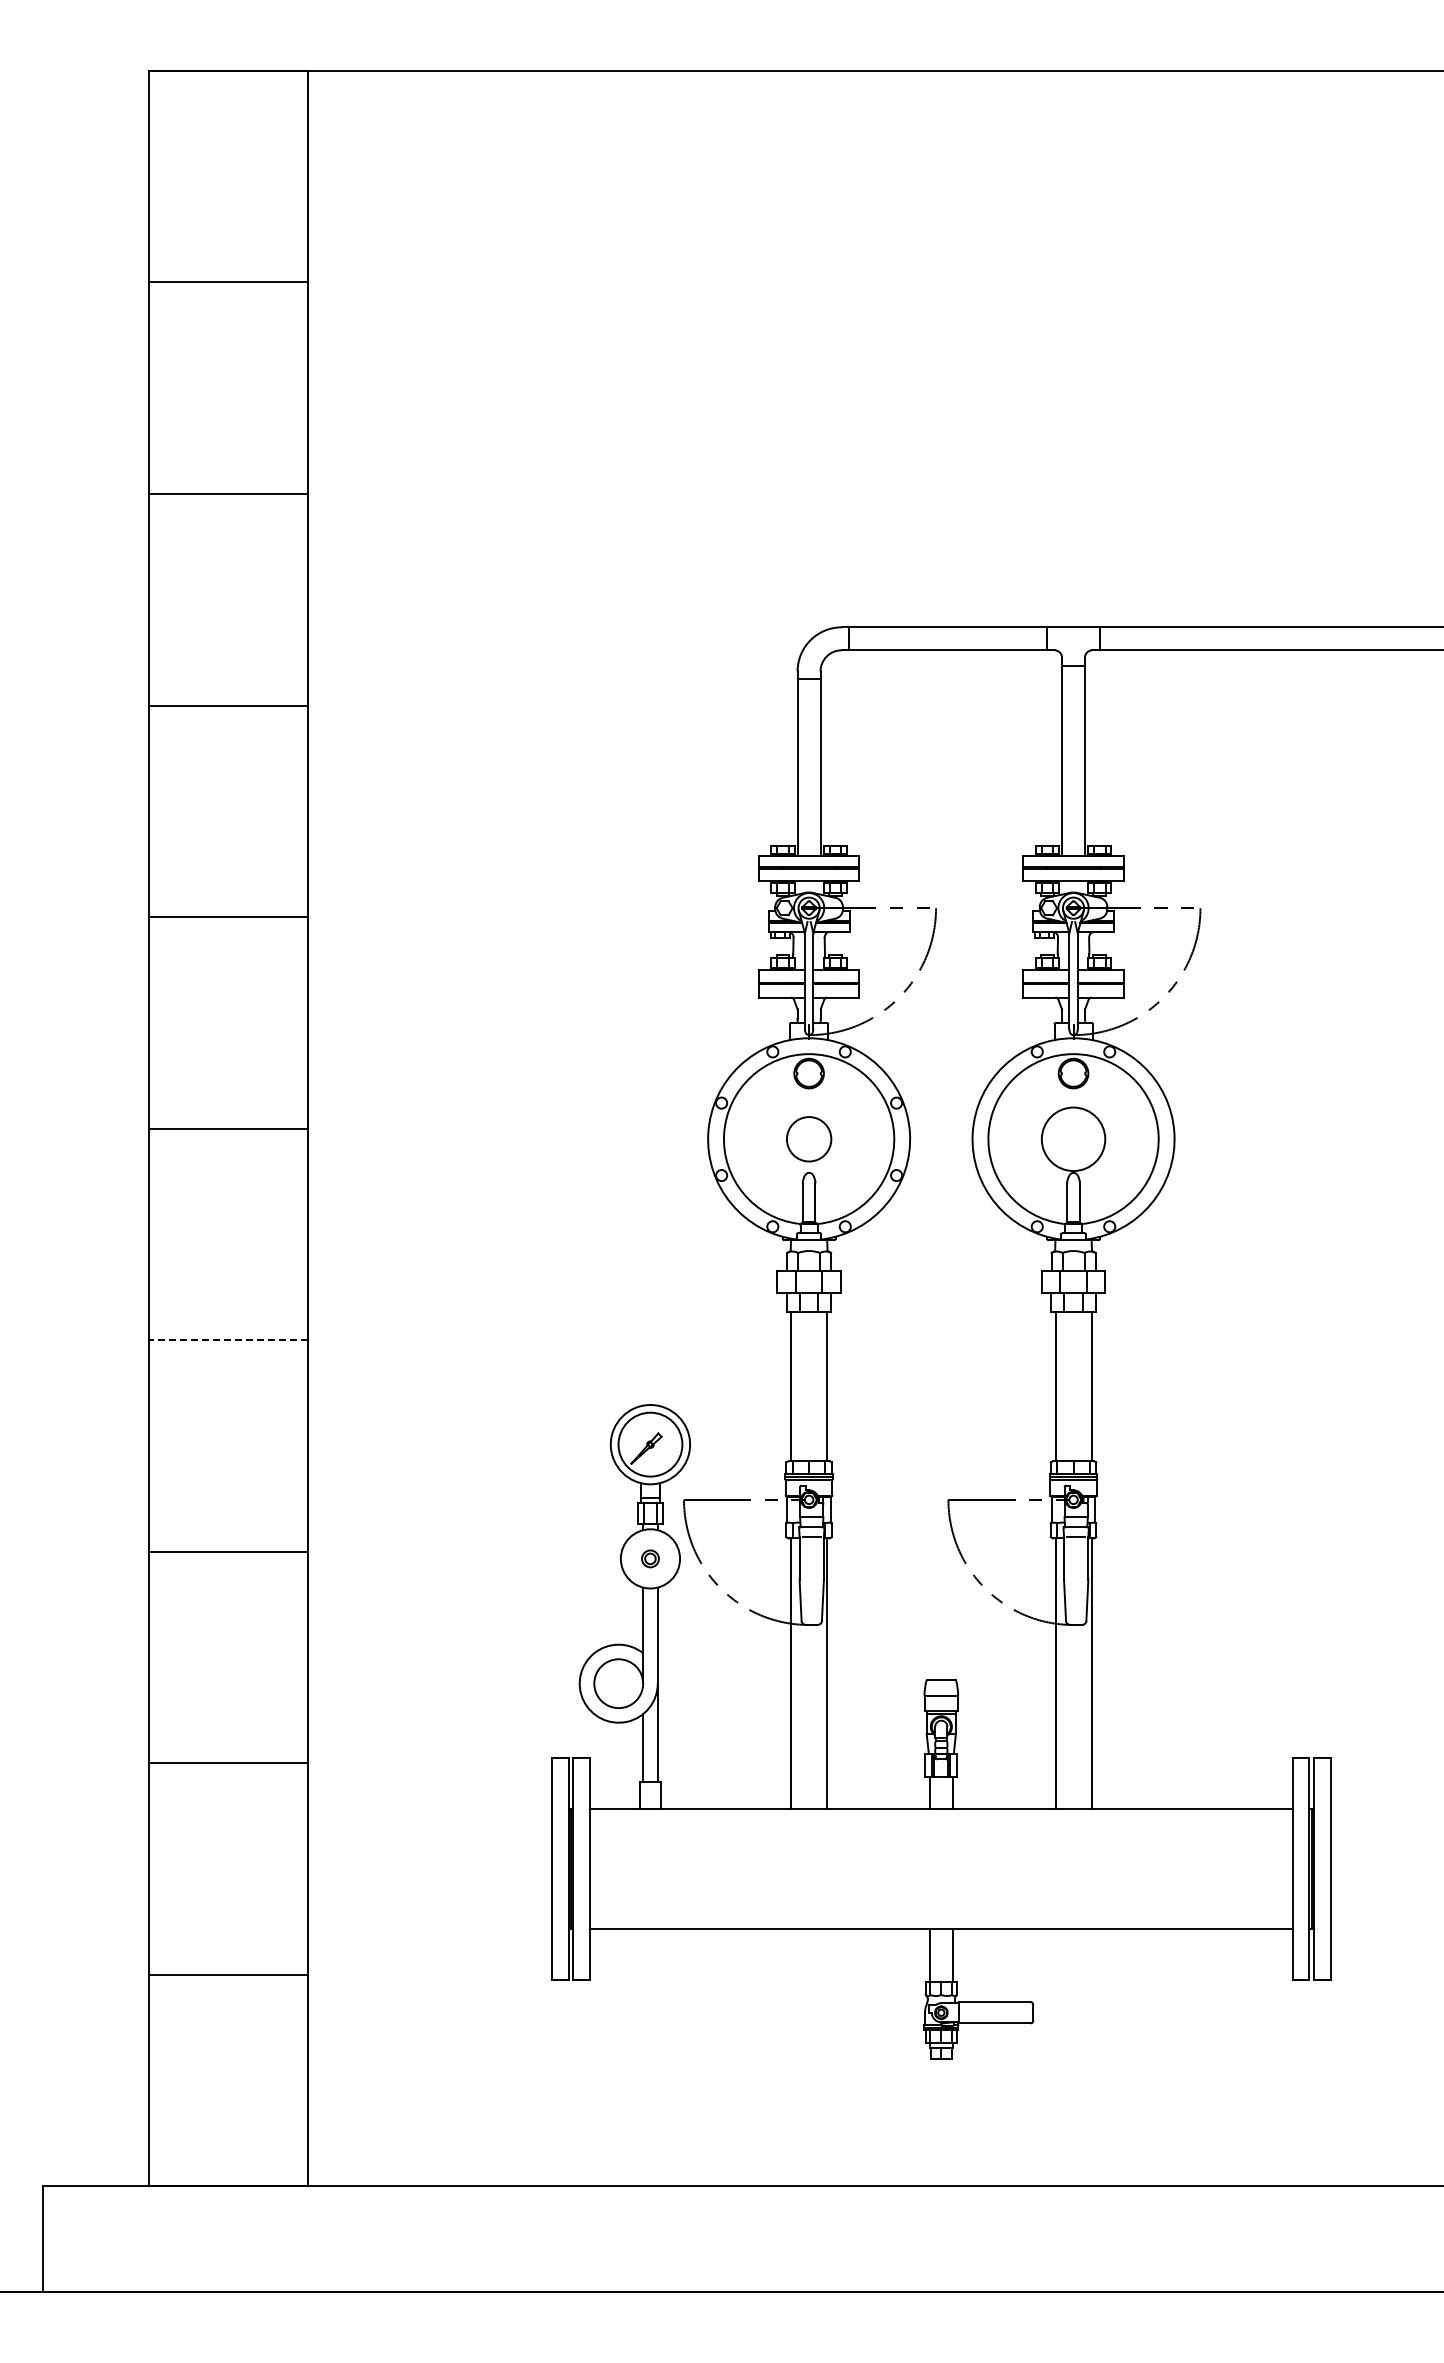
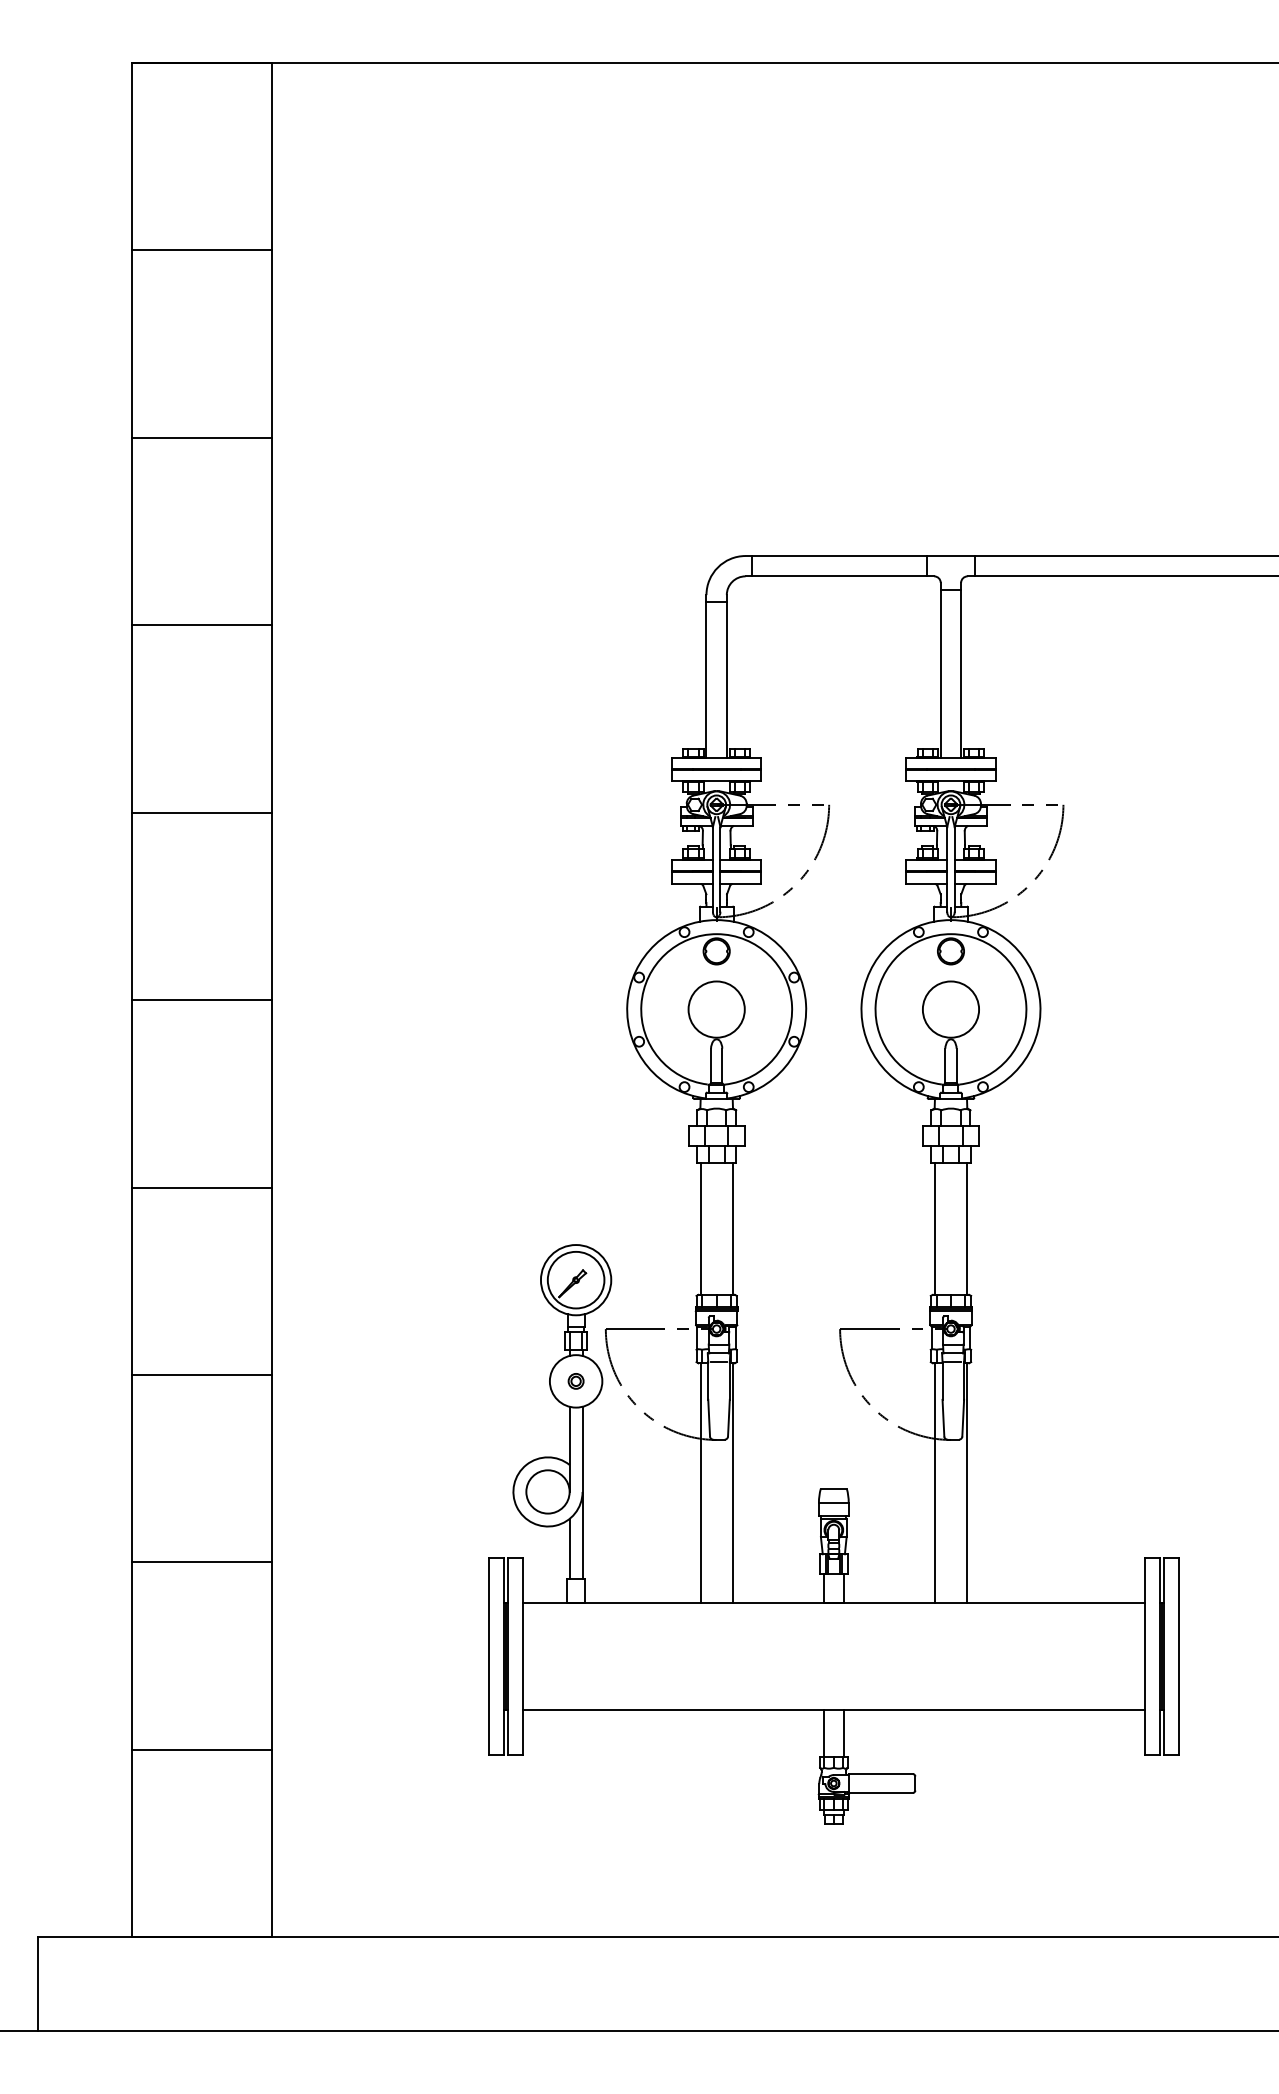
circle: (808, 1139) -> (716, 1009), size x1.43
line: (227, 1340) -> (201, 1187), dashed -> solid

